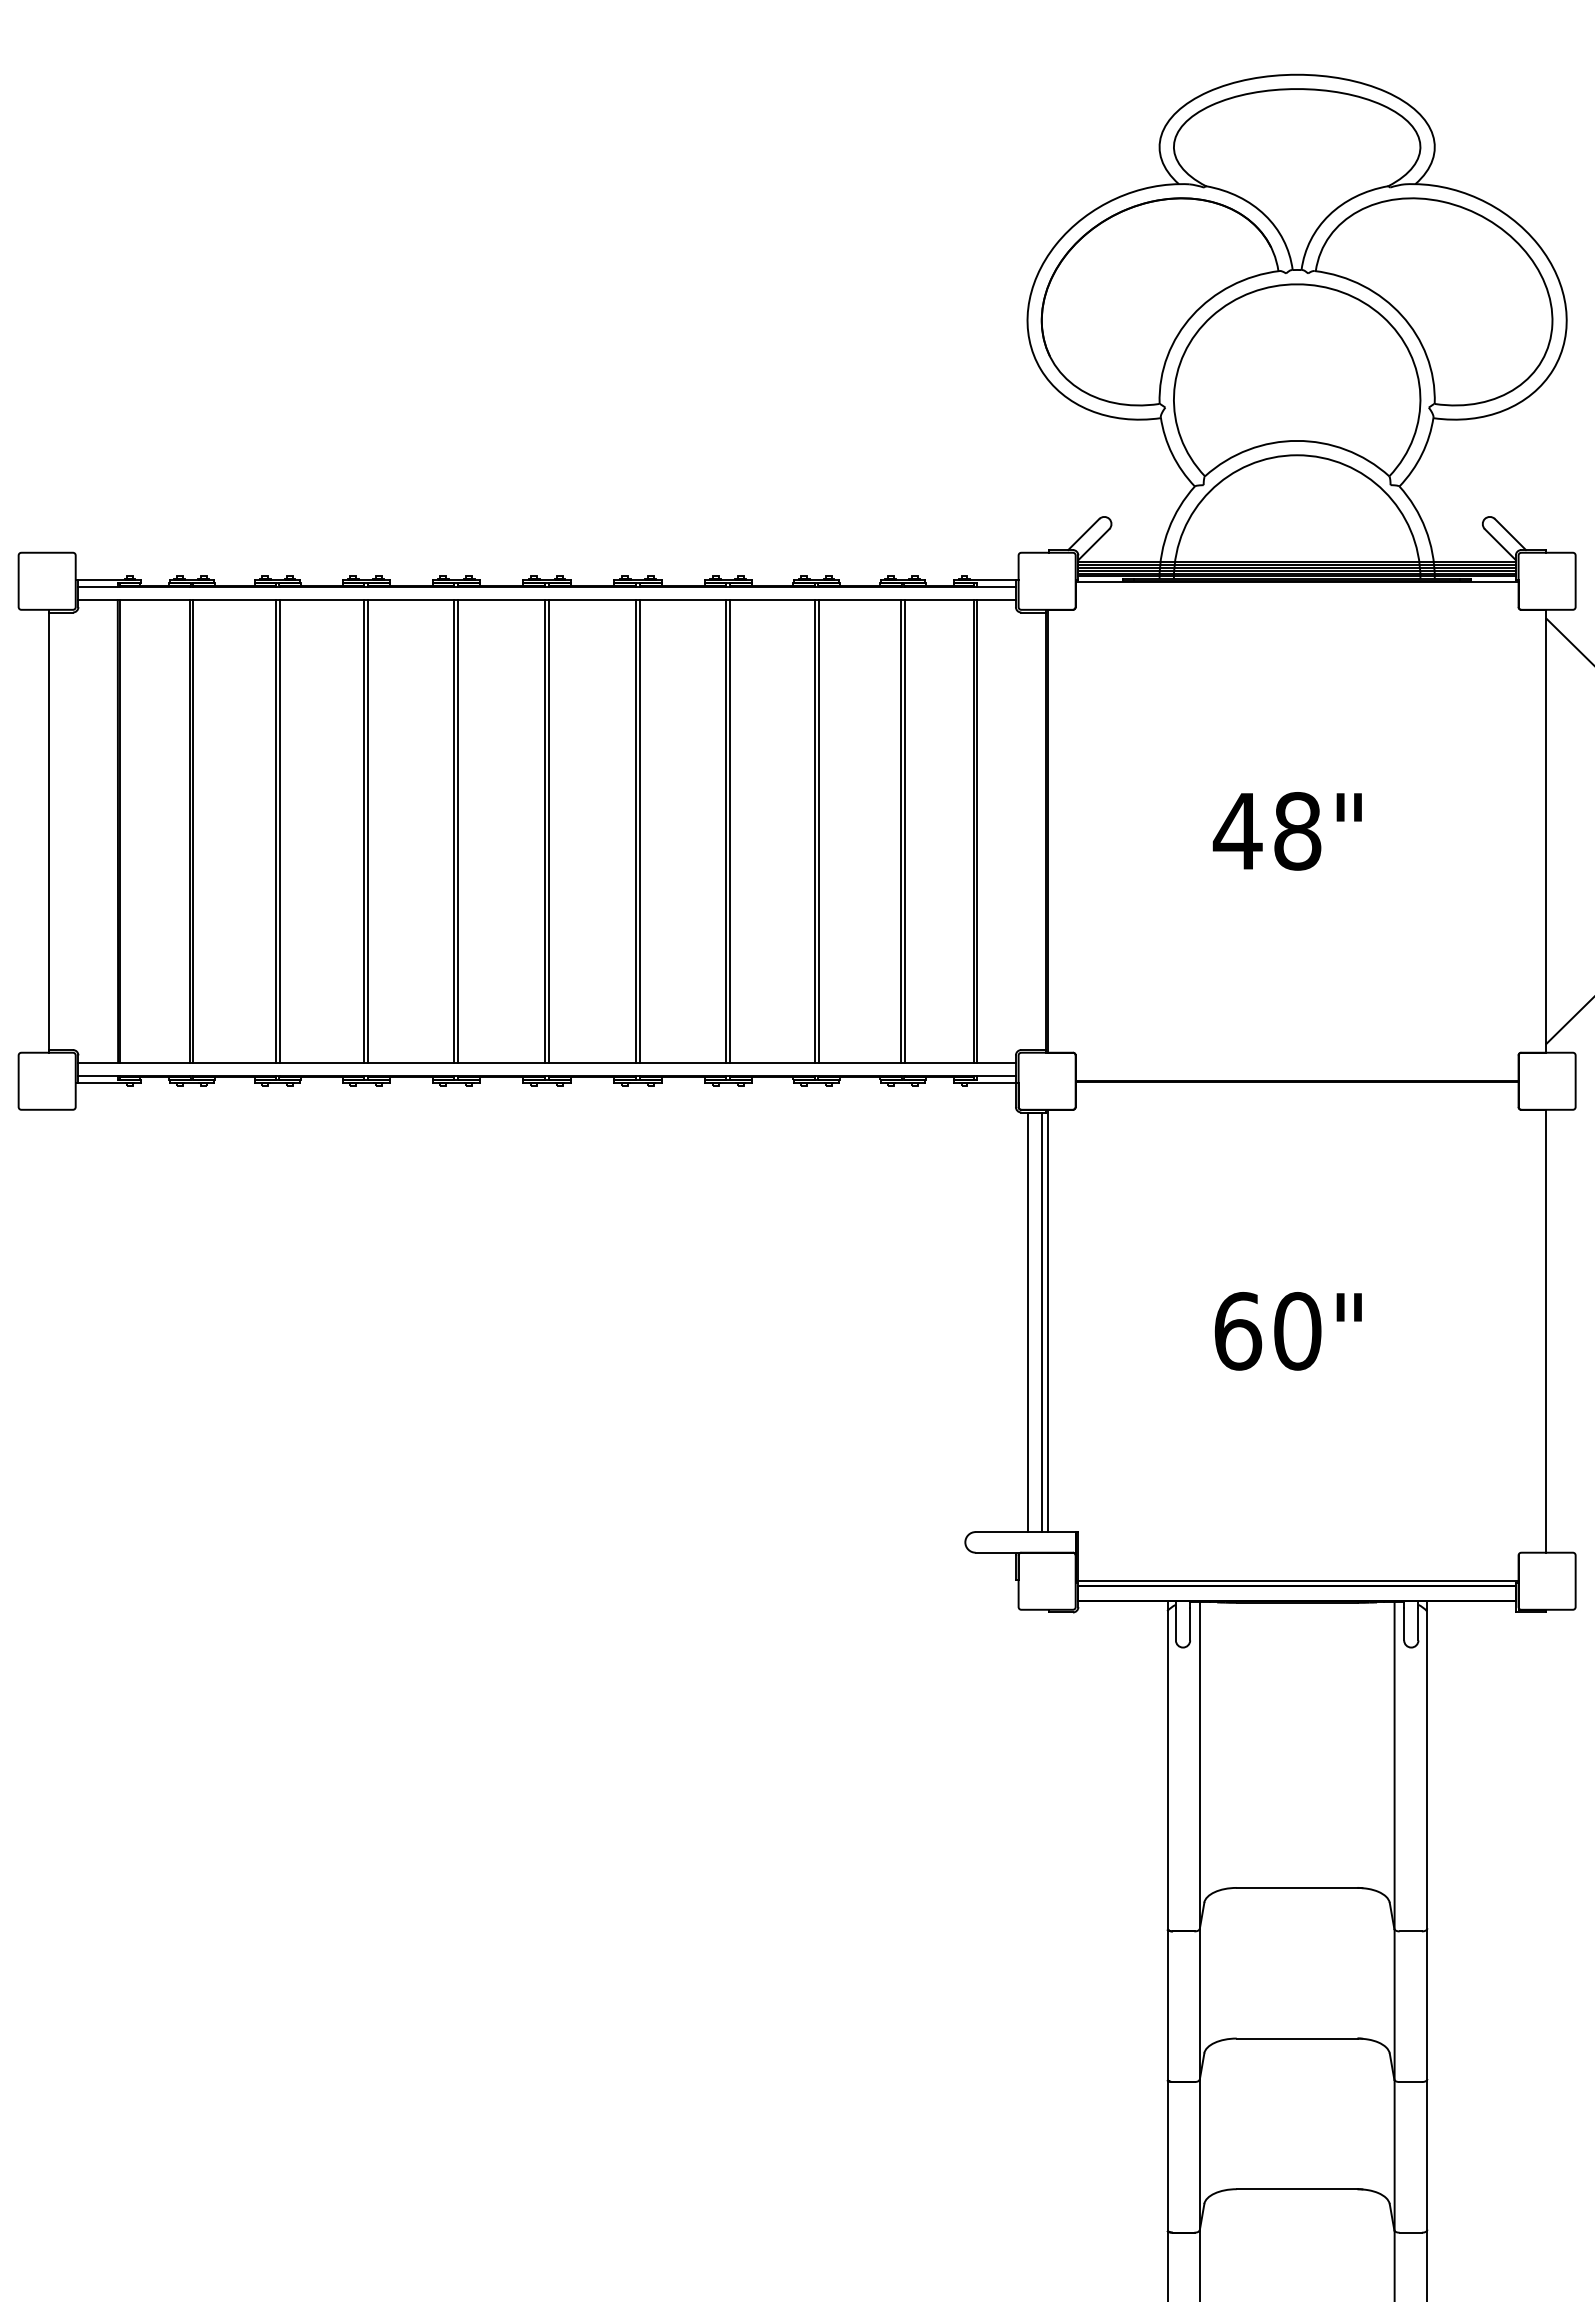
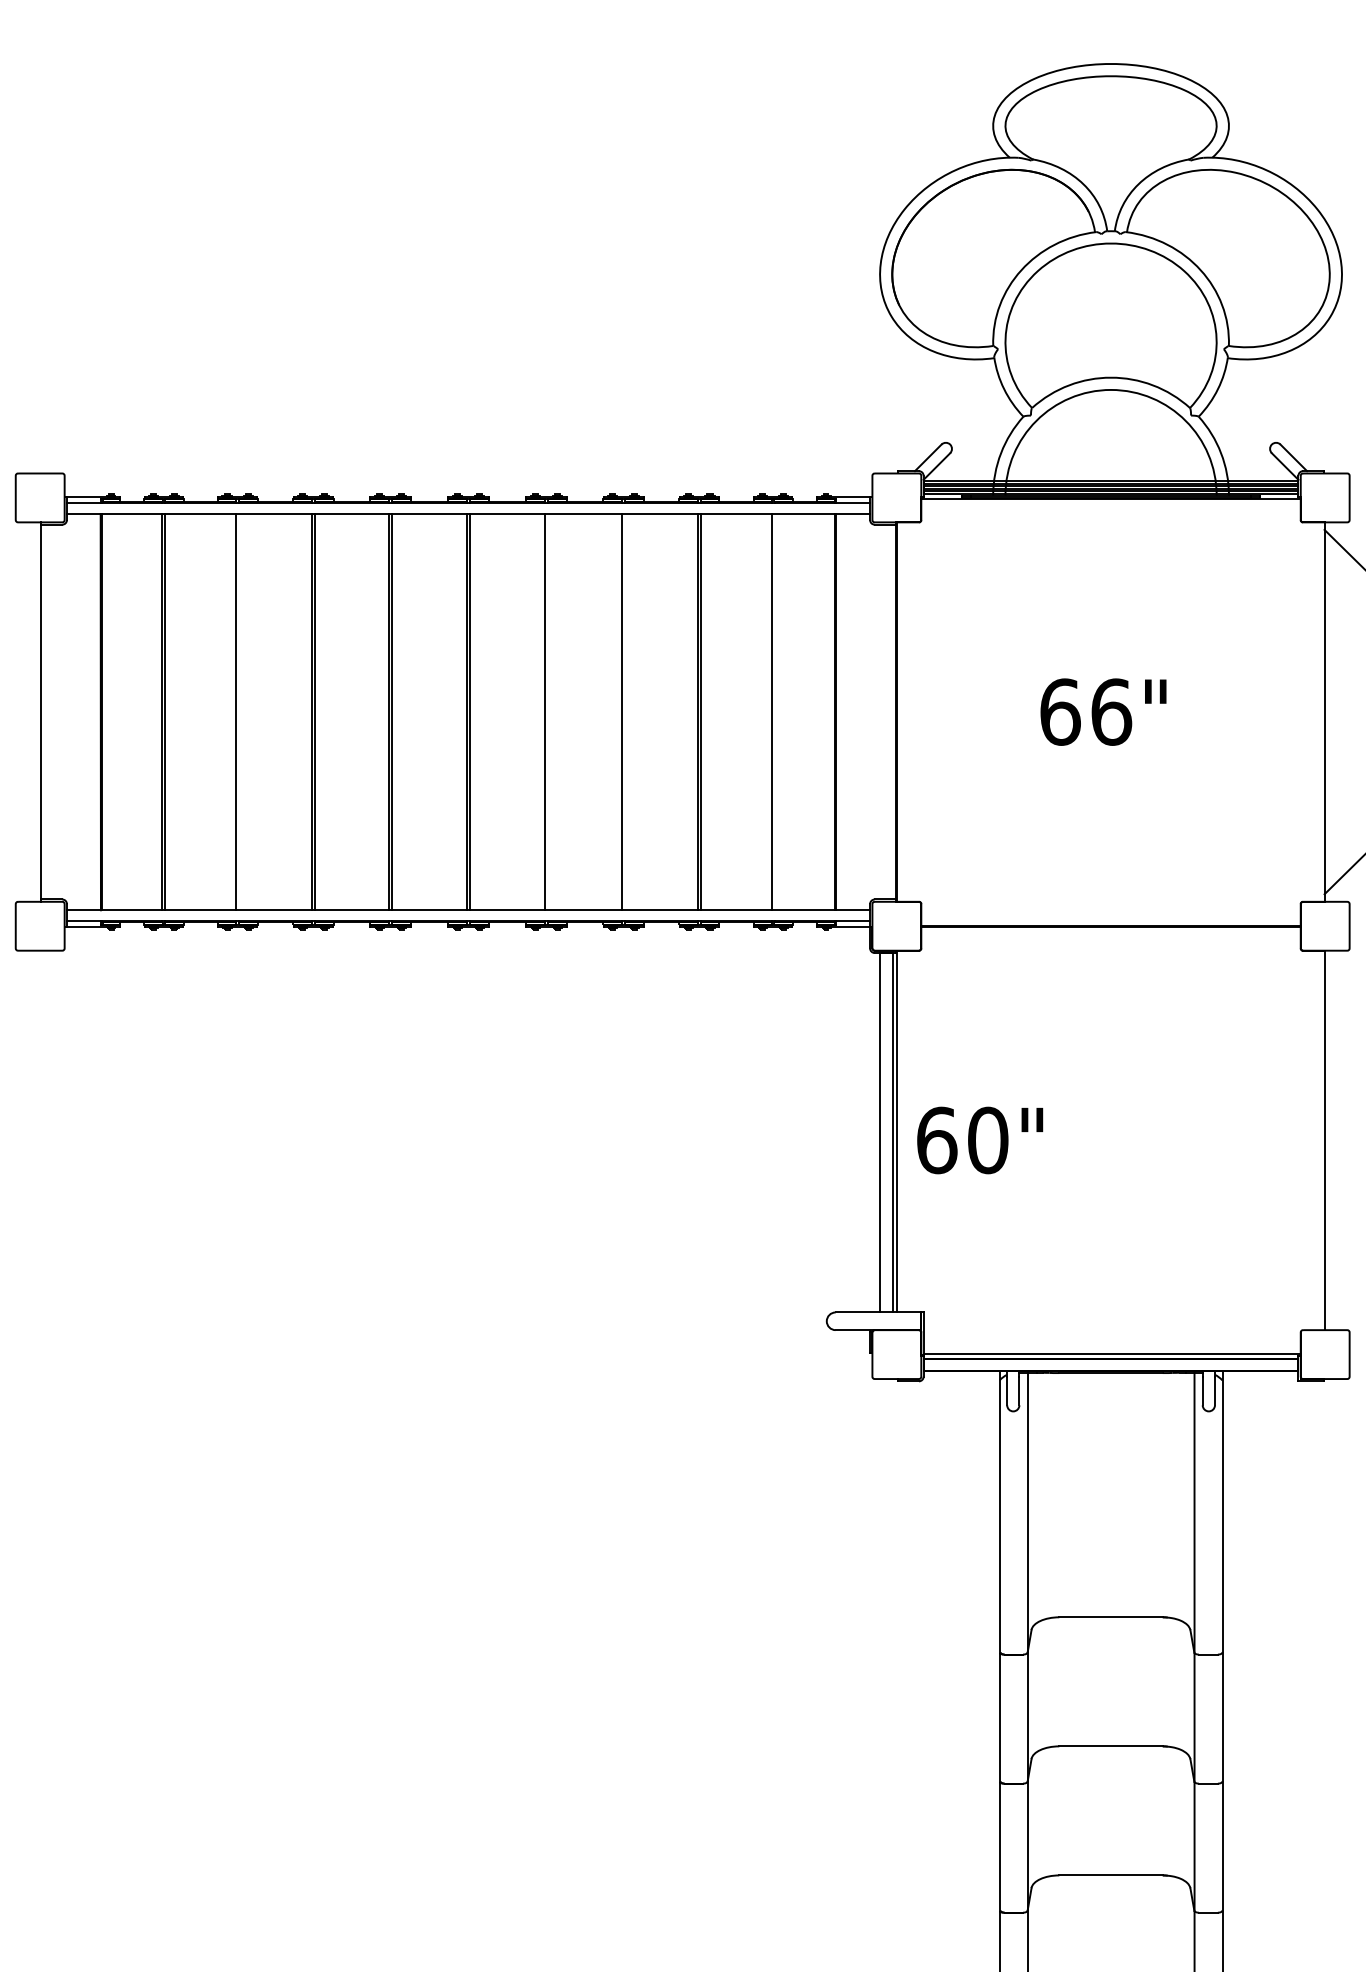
line: (279, 831) -> (239, 712), removed
line: (640, 831) -> (548, 712), removed
line: (730, 831) -> (625, 712), removed
line: (904, 831) -> (774, 712), removed
text: (1266, 831) -> (1084, 712), 48" -> 66"
text: (1287, 1331) -> (979, 1140), moved

